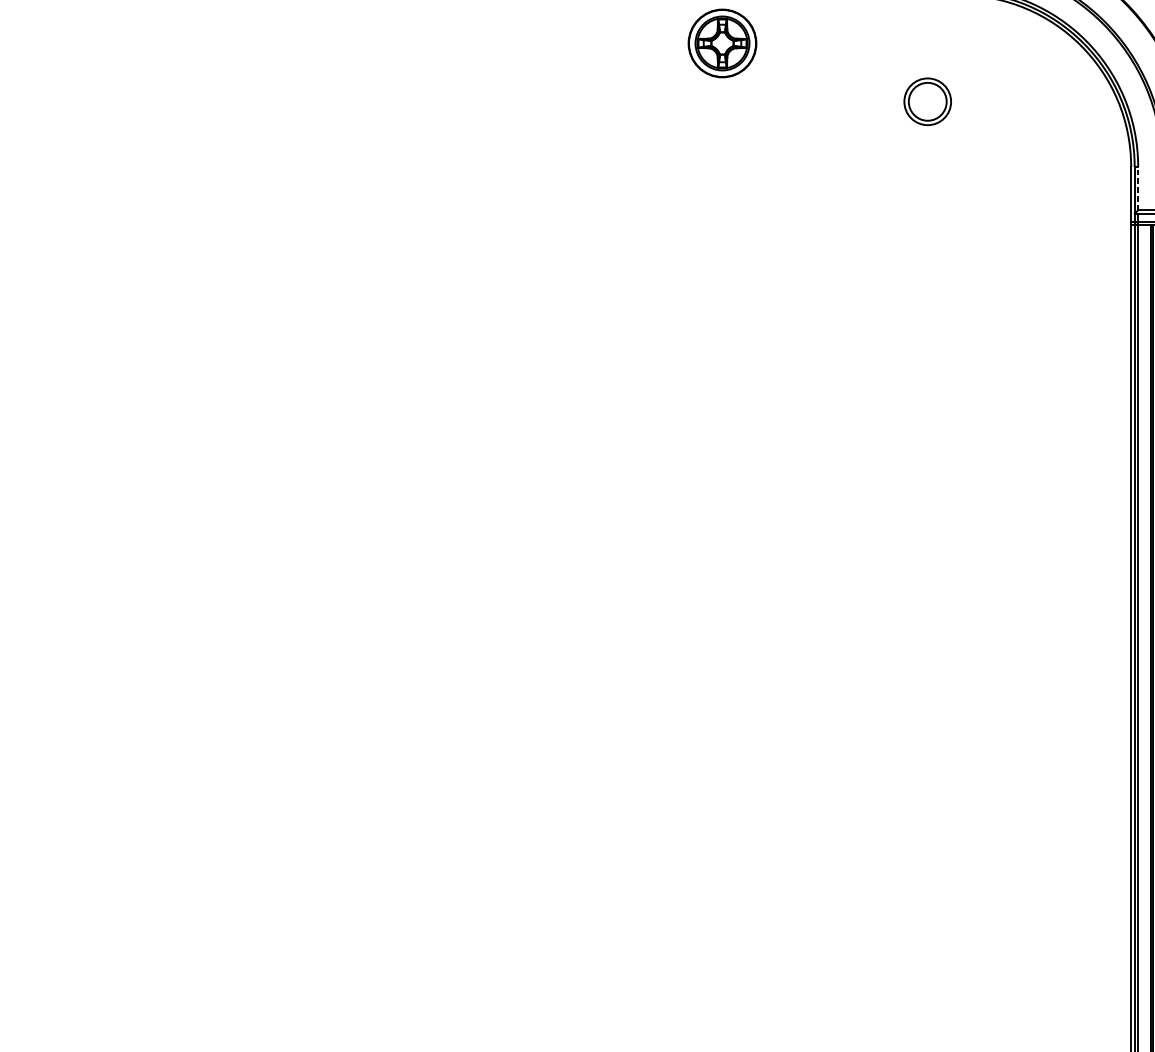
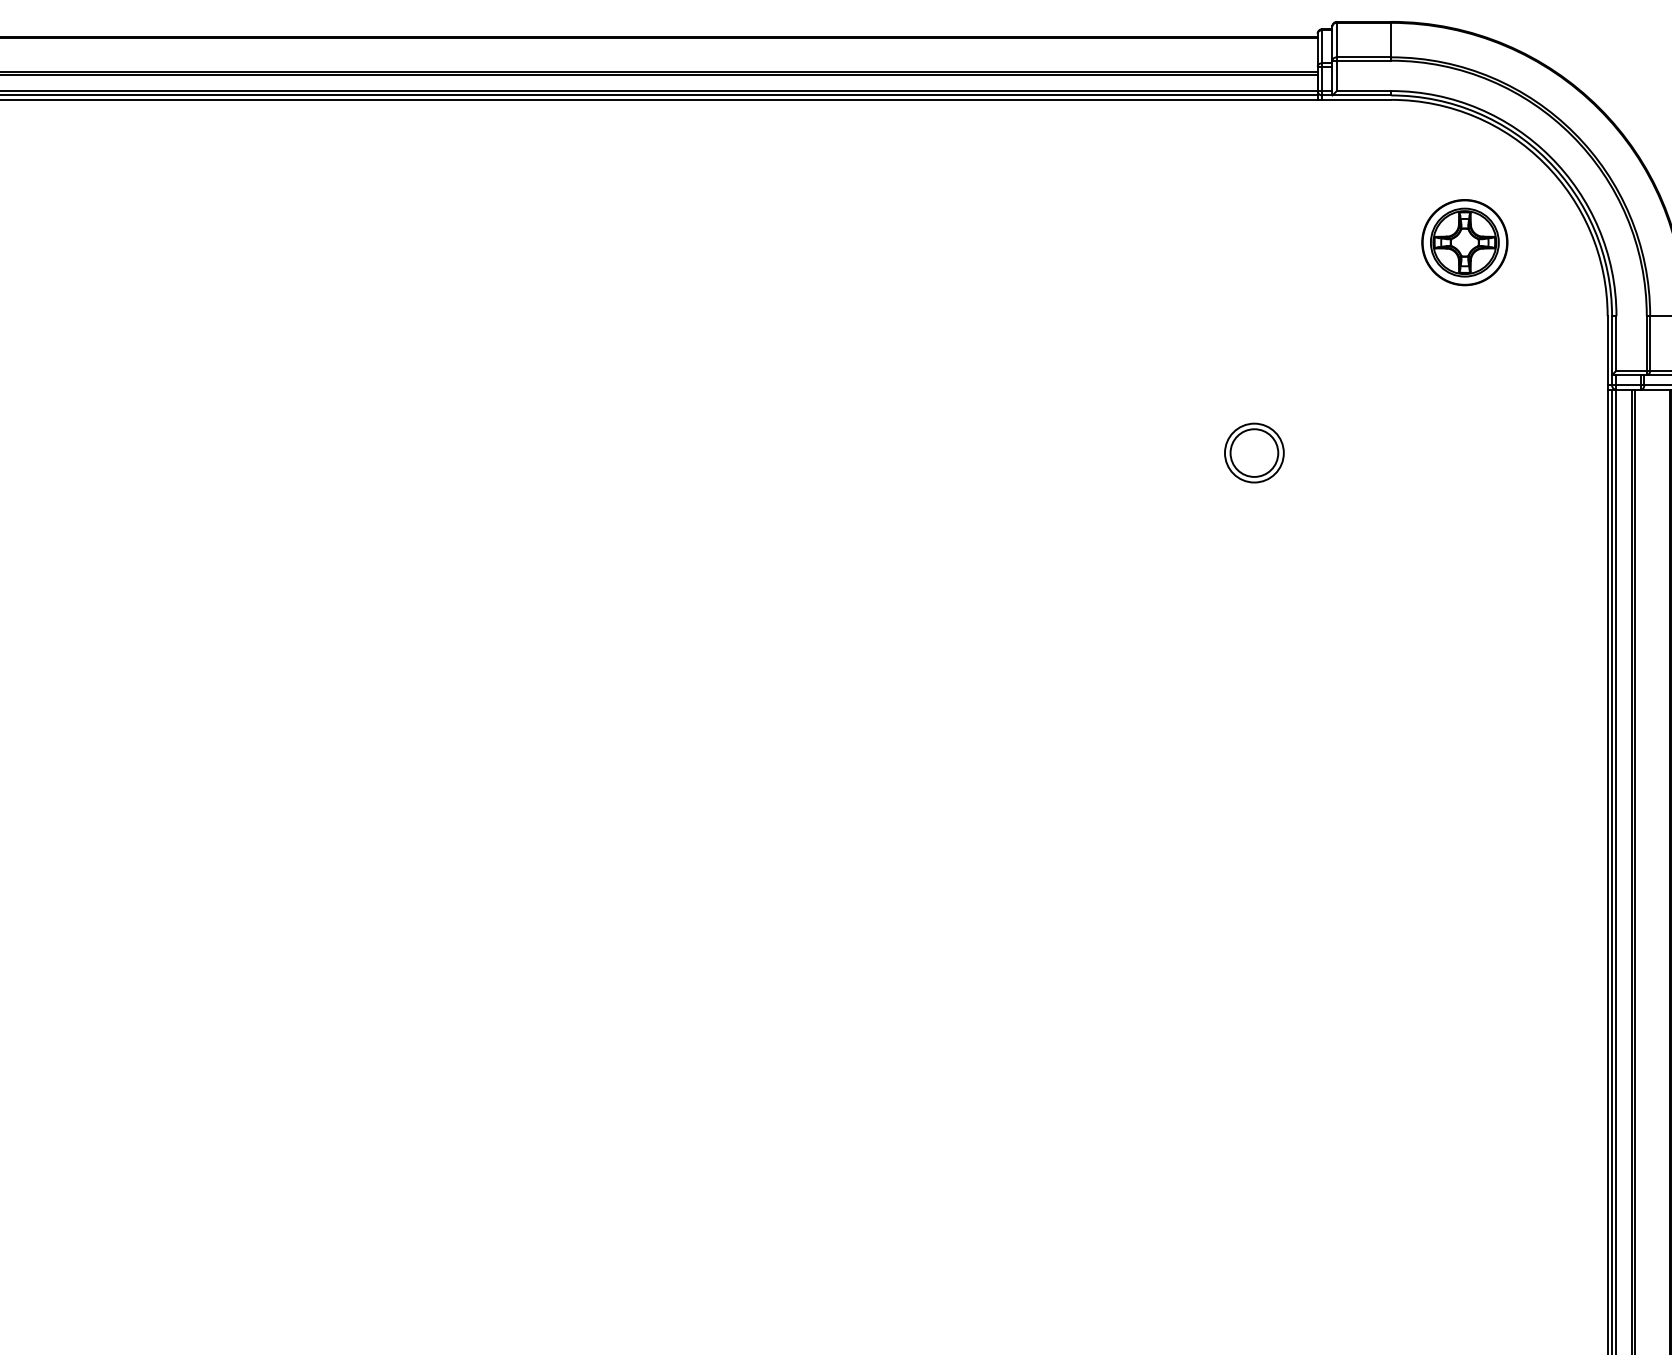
part: (722, 43) -> (1464, 242), moved
part: (927, 101) -> (1254, 452), moved
line: (1138, 187) -> (1616, 342), dashed -> solid

